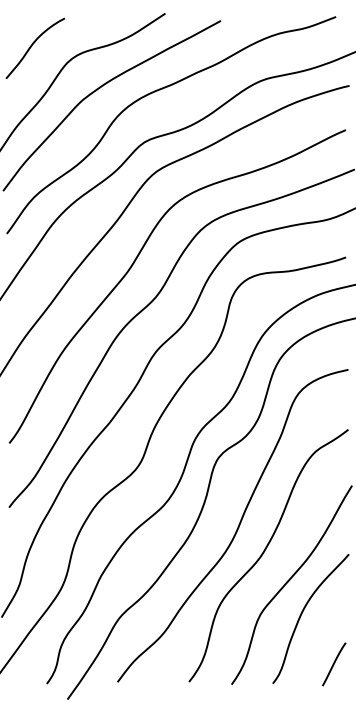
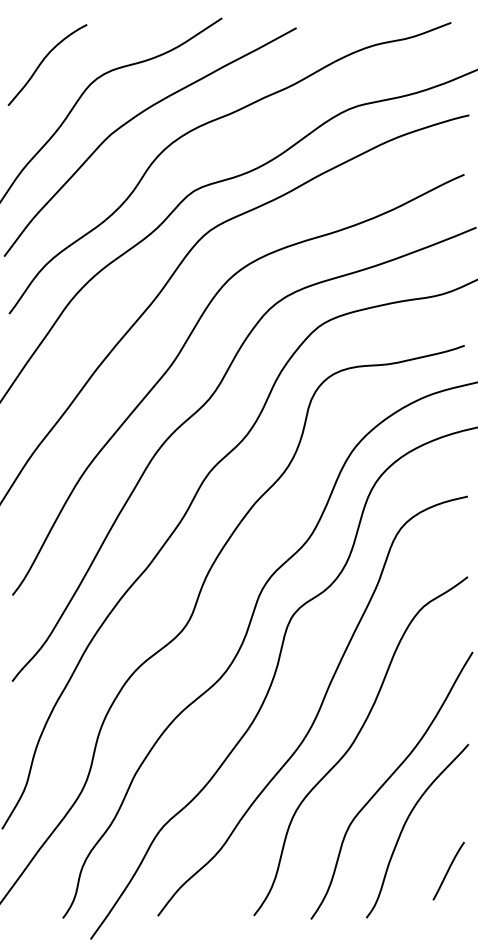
line: (334, 663) -> (448, 870), moved

